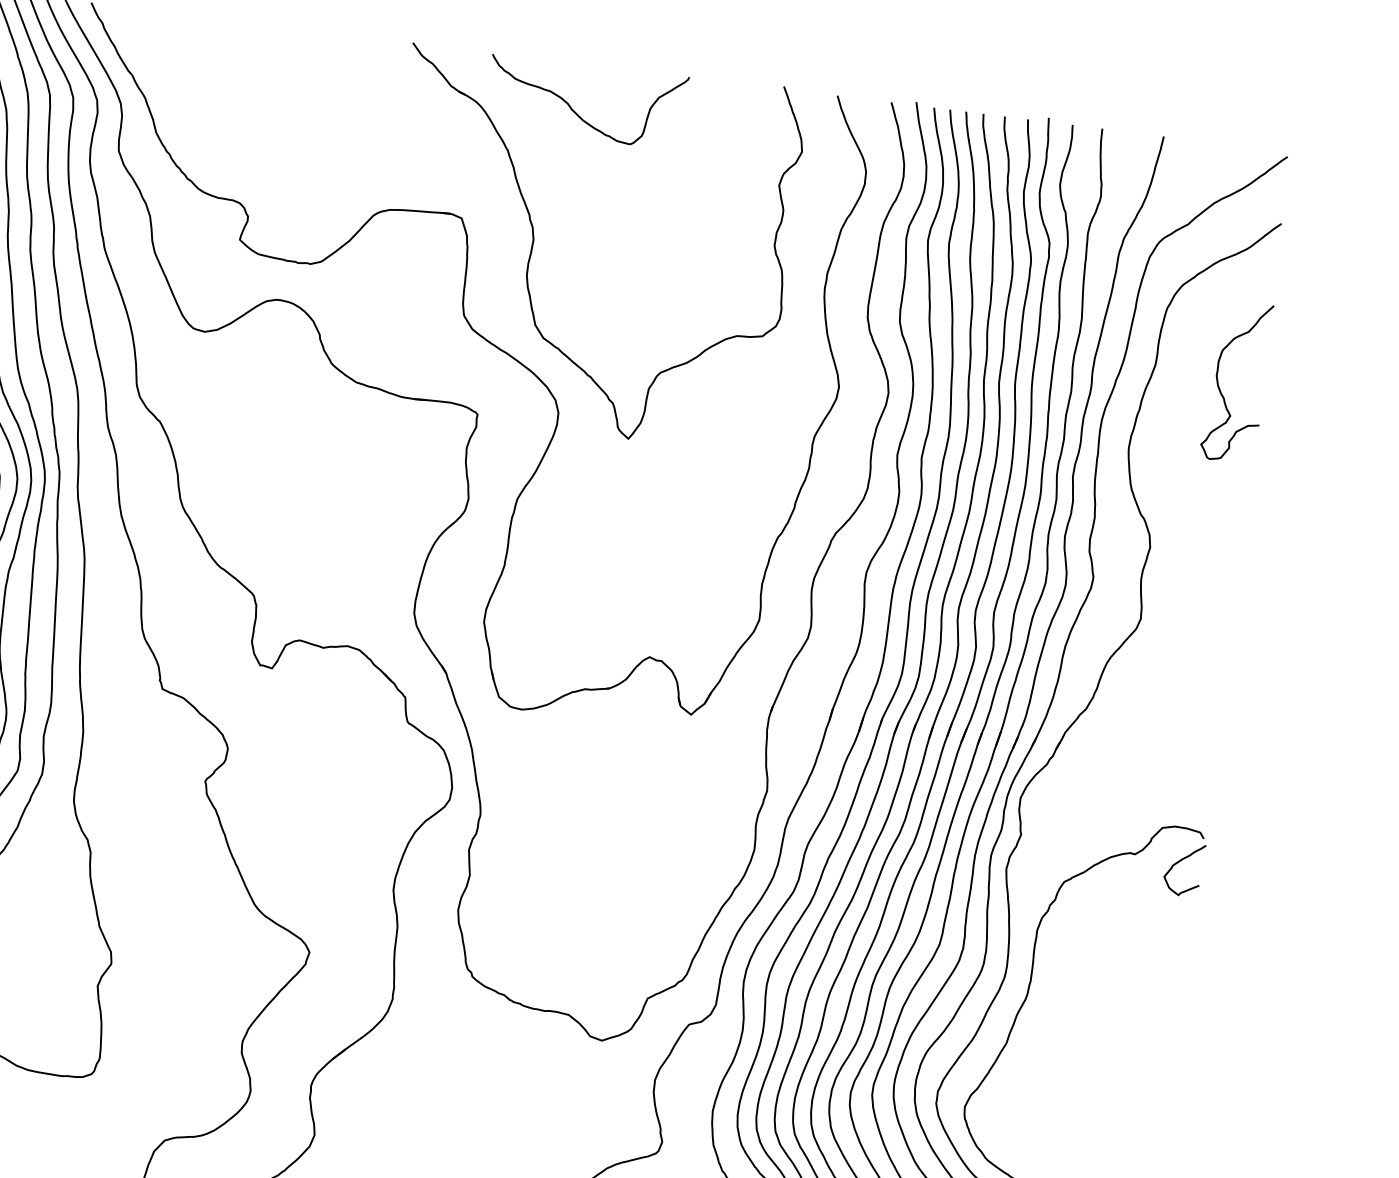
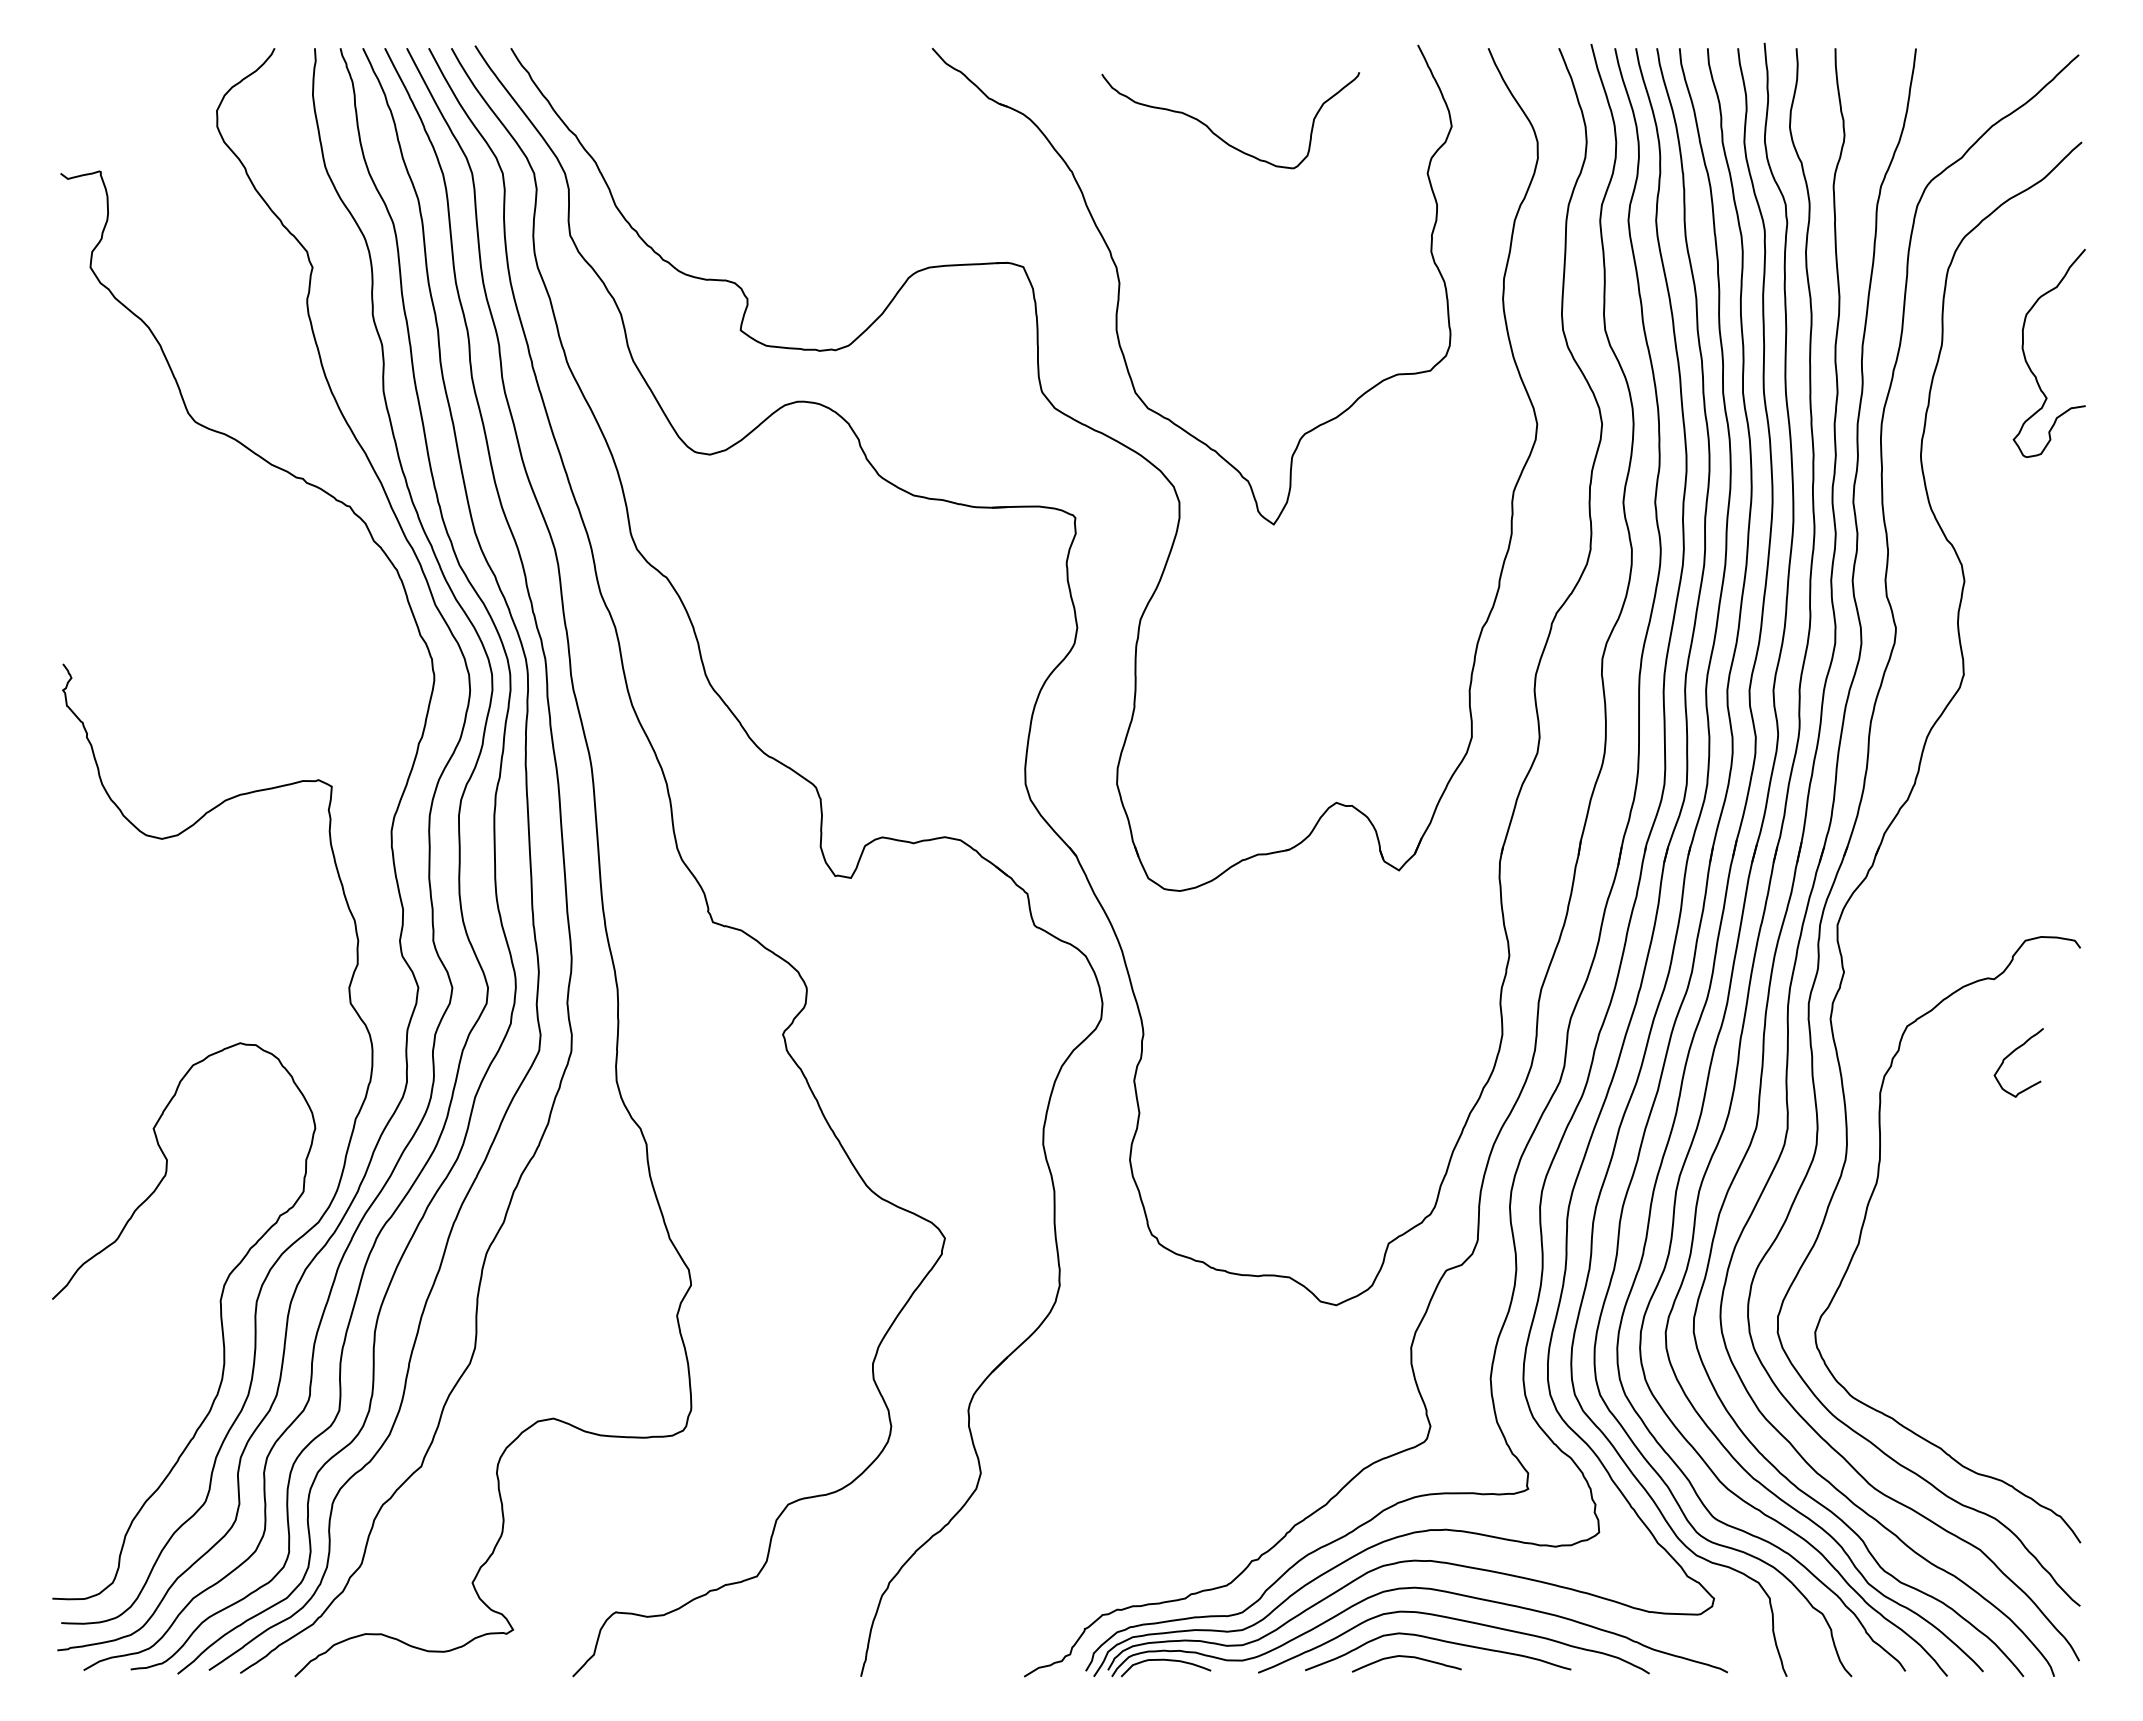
curve: (575, 112) -> (1218, 135), moved
curve: (1179, 862) -> (2011, 1054), moved

